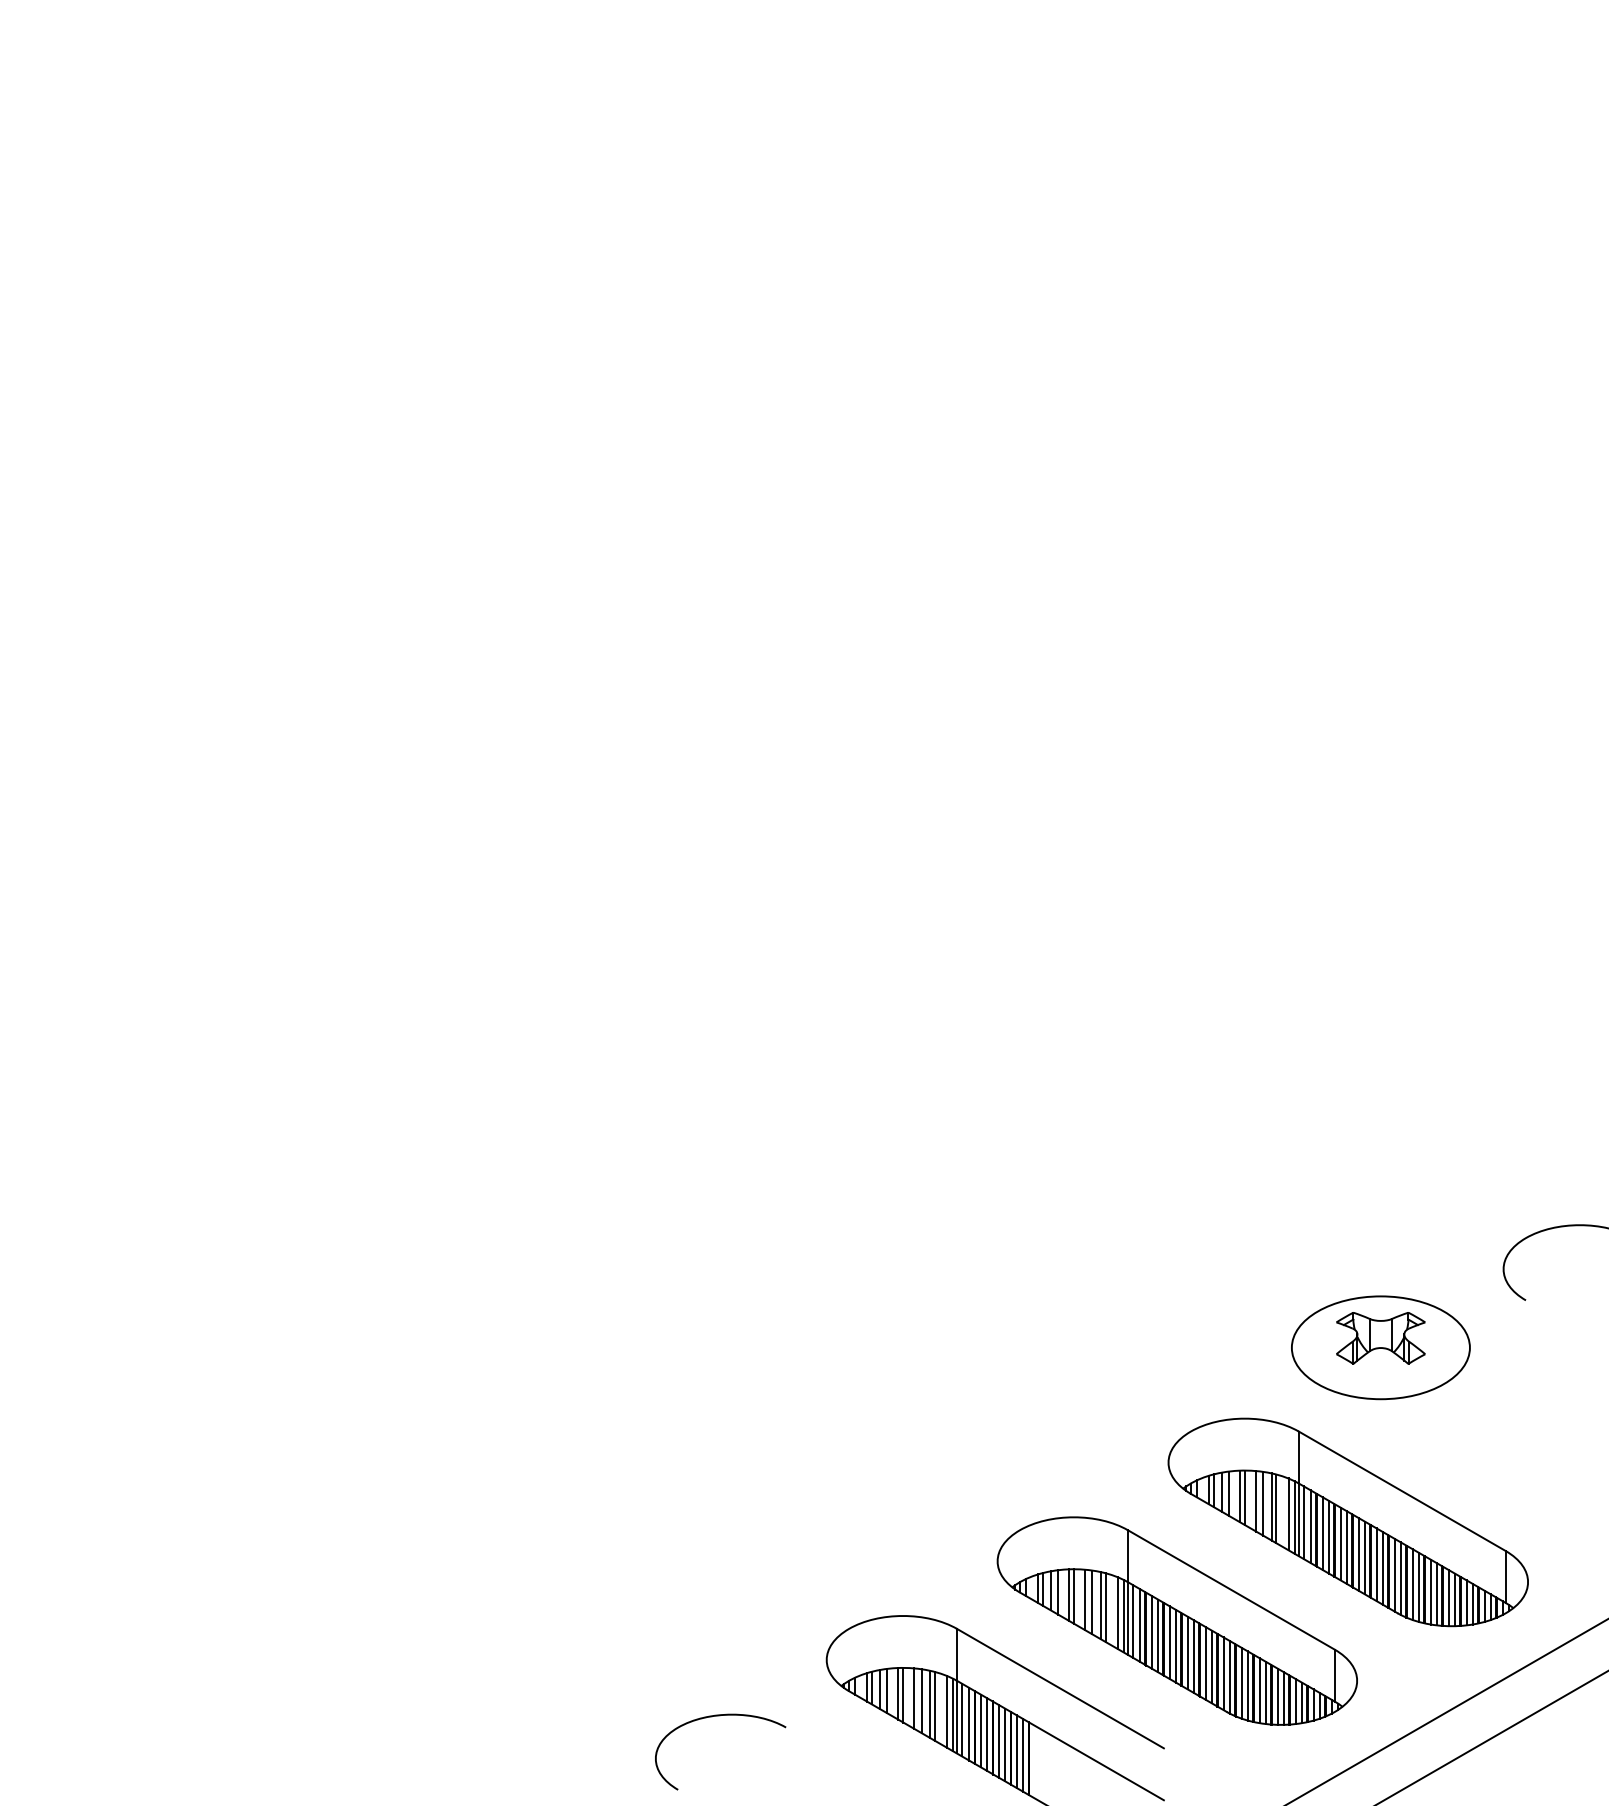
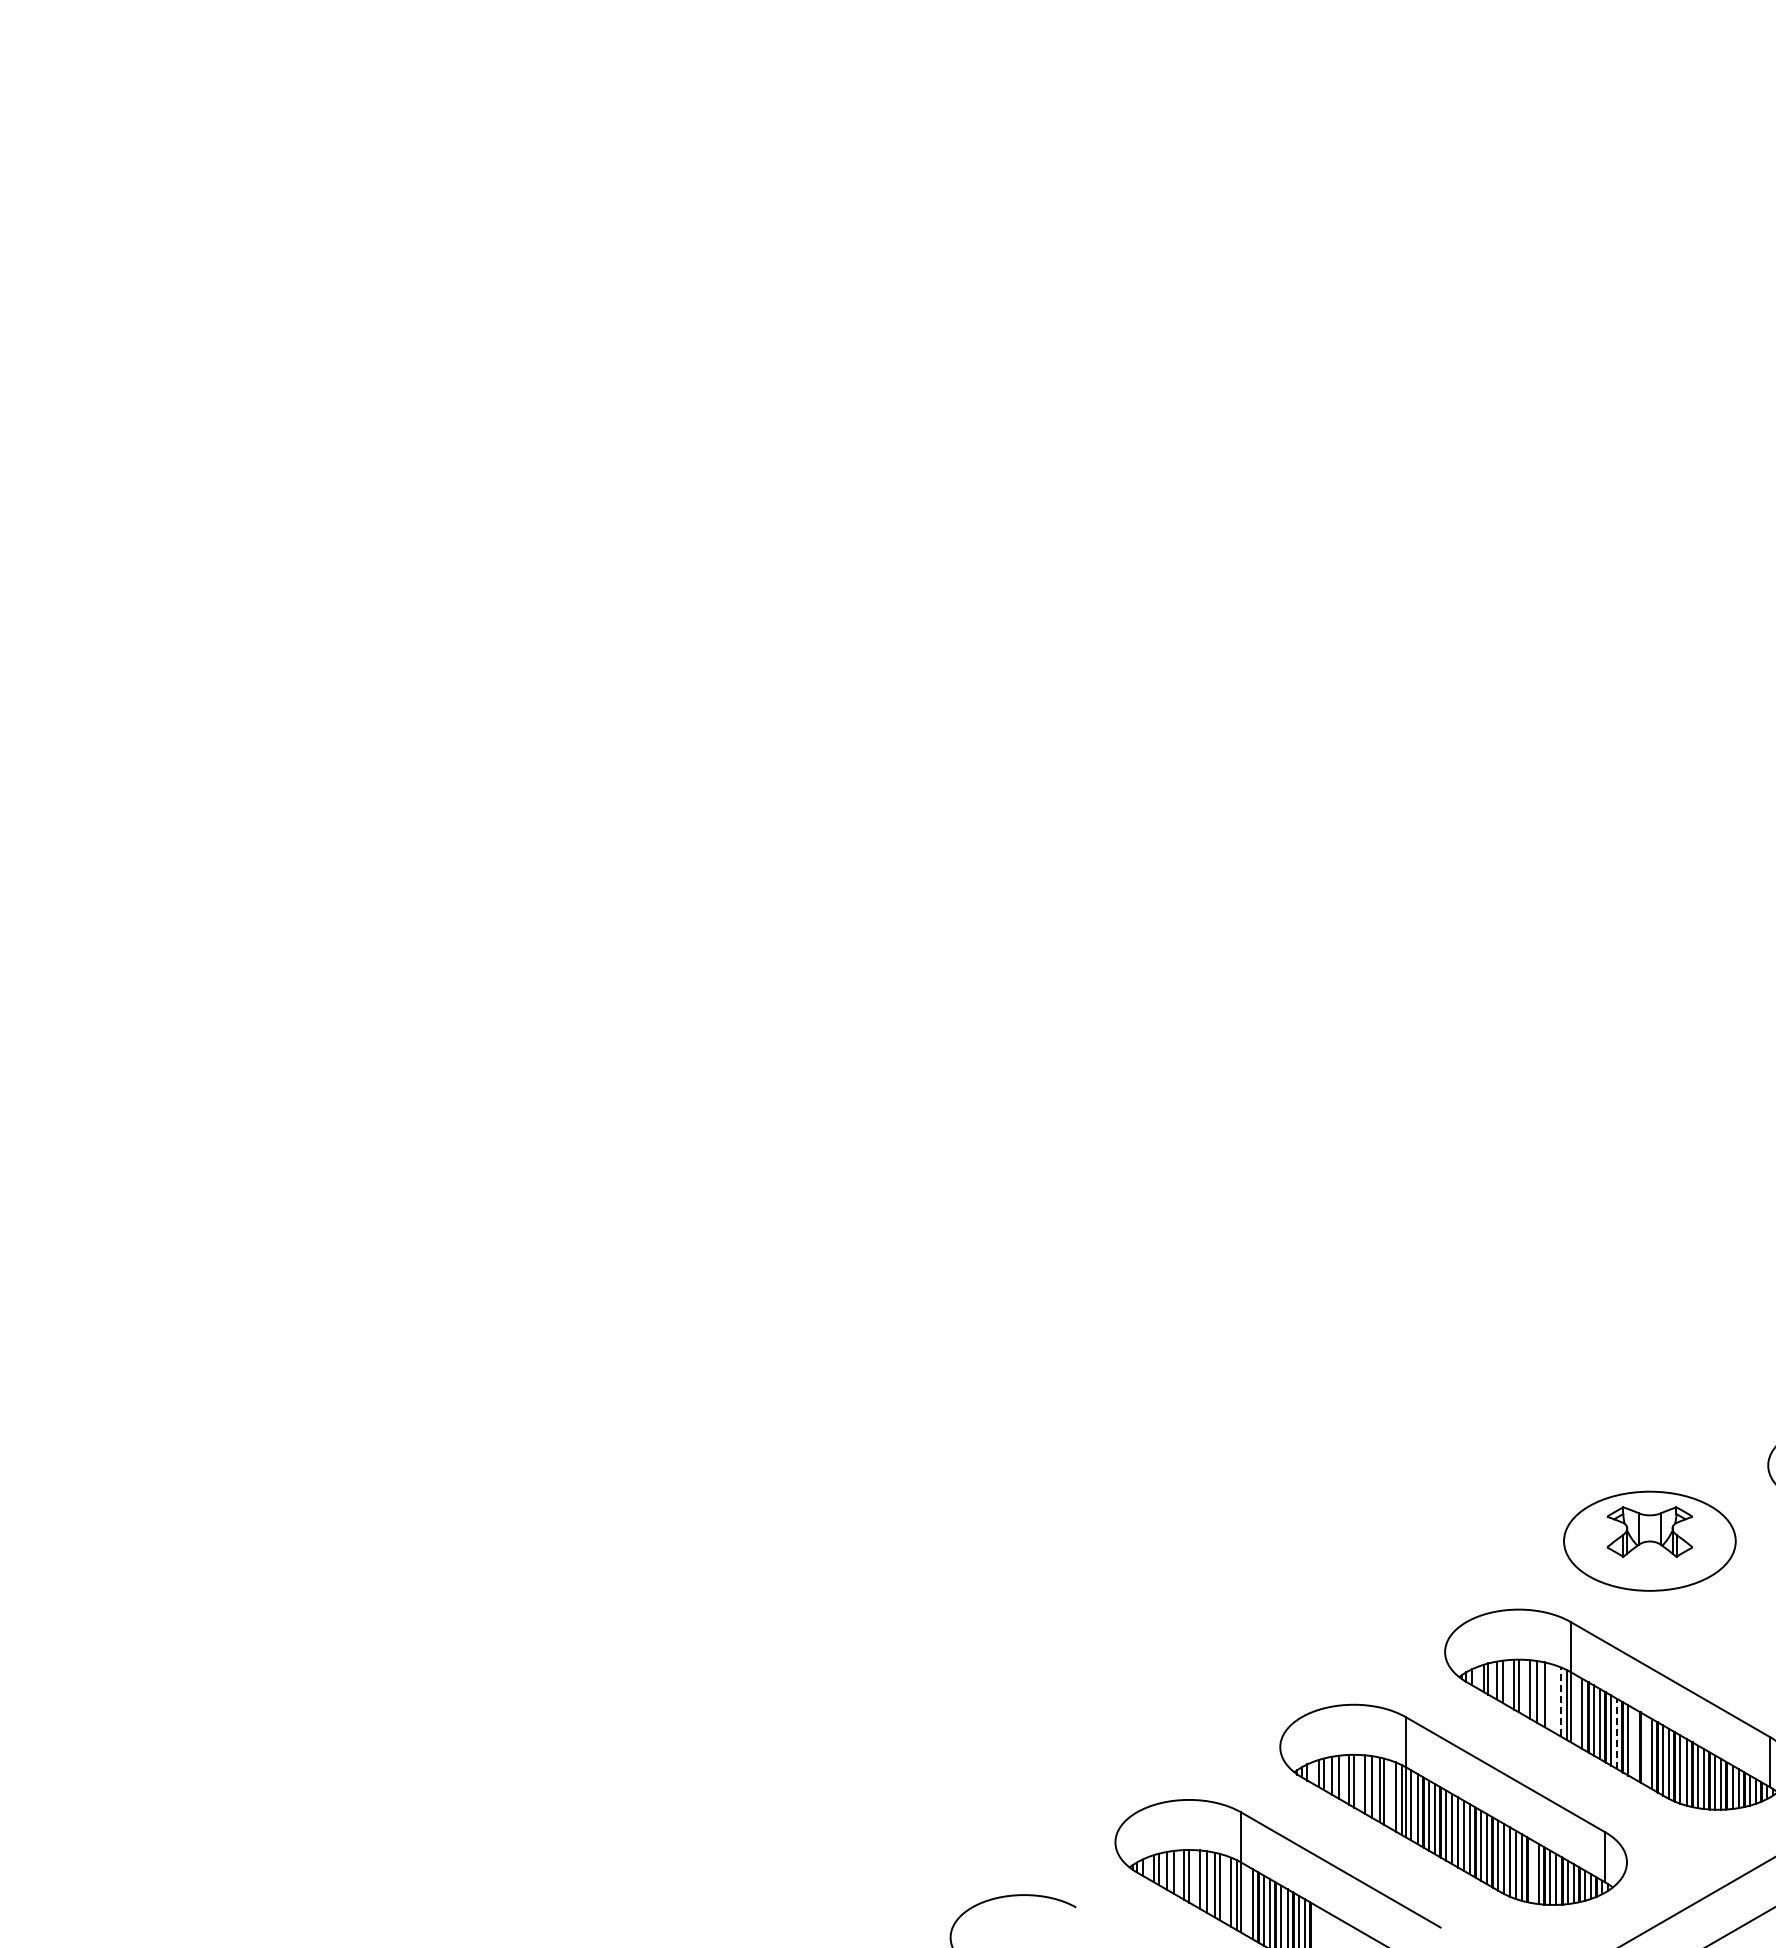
line: (1276, 1508) -> (1549, 1696), removed
line: (1288, 1513) -> (1560, 1701), solid -> dashed
line: (1303, 1522) -> (1575, 1709), removed
line: (1347, 1547) -> (1617, 1733), solid -> dashed
line: (1364, 1557) -> (1634, 1743), removed
line: (1376, 1564) -> (1645, 1750), removed
line: (1260, 1690) -> (1533, 1871), removed
line: (961, 1720) -> (1245, 1900), removed

